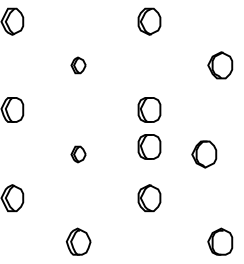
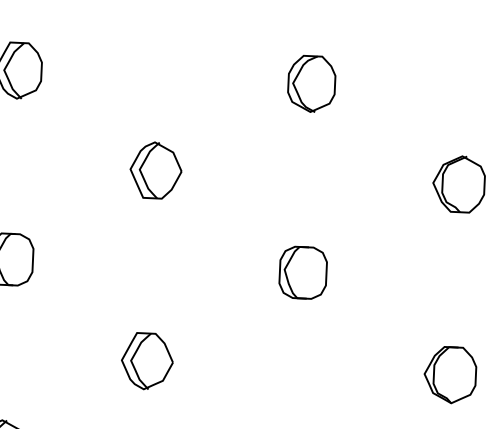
part: (78, 65) -> (155, 170), size x1.67
part: (149, 146) -> (299, 350), removed
part: (78, 154) -> (146, 361), size x1.67
part: (204, 154) -> (450, 375), moved

